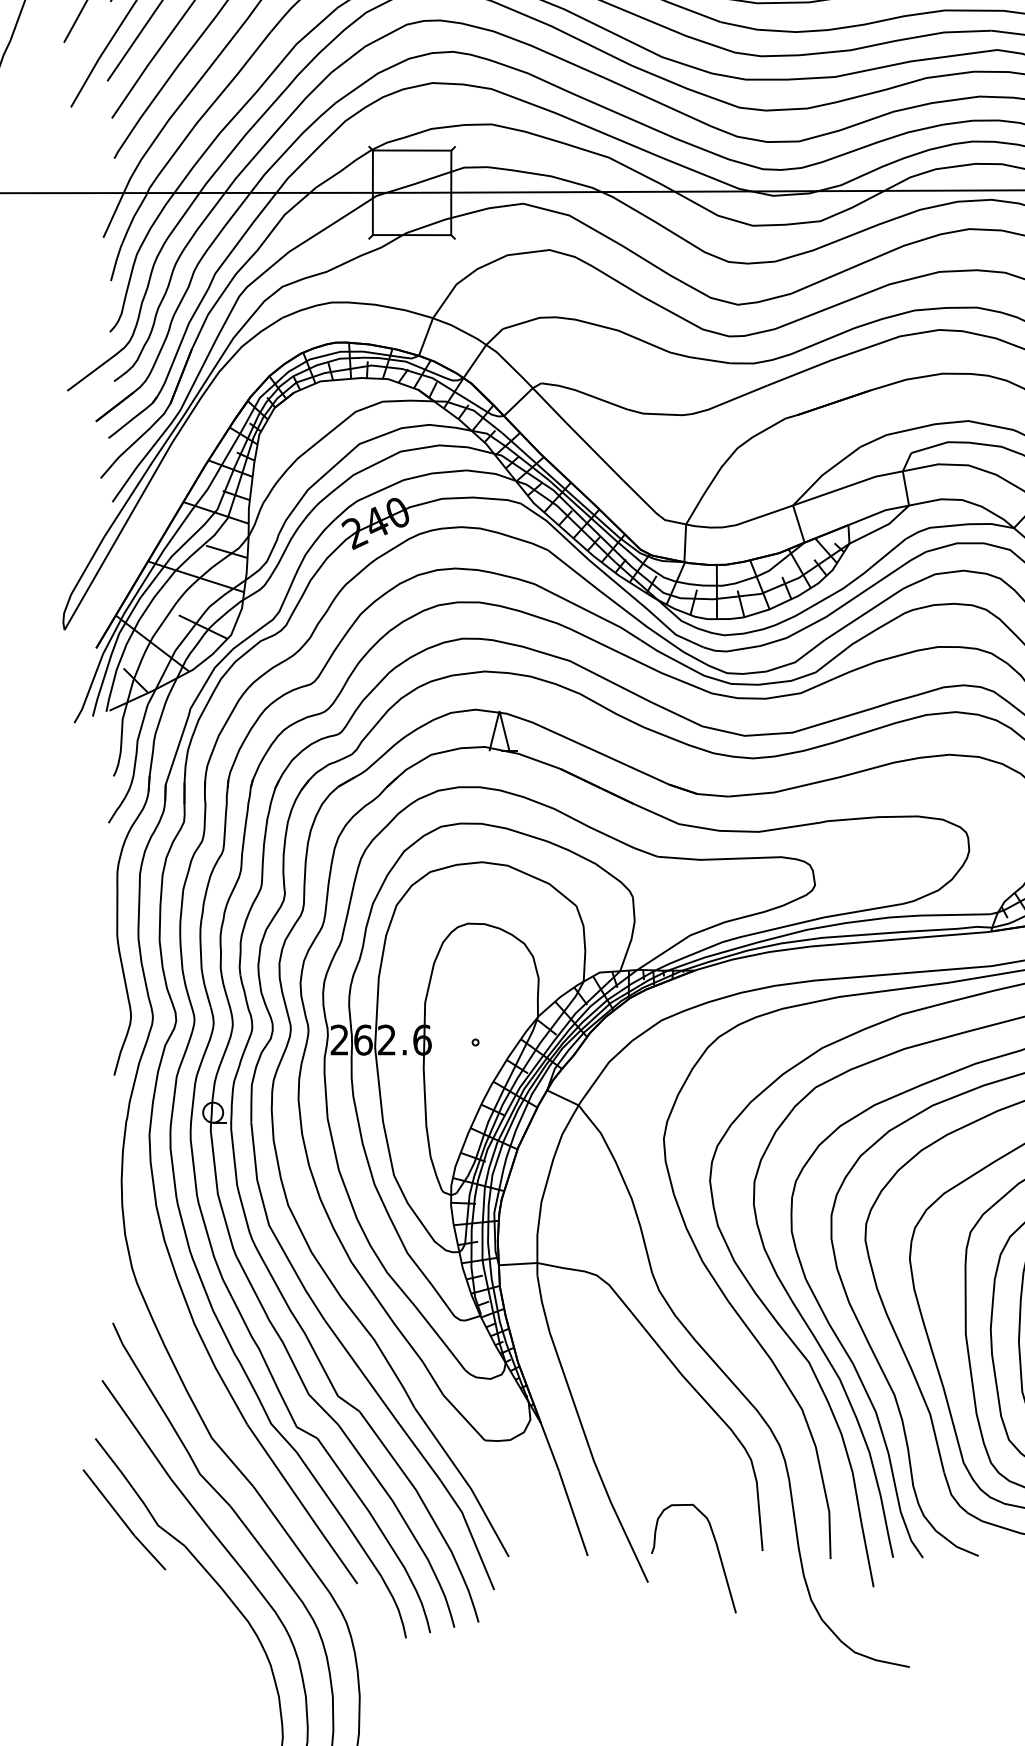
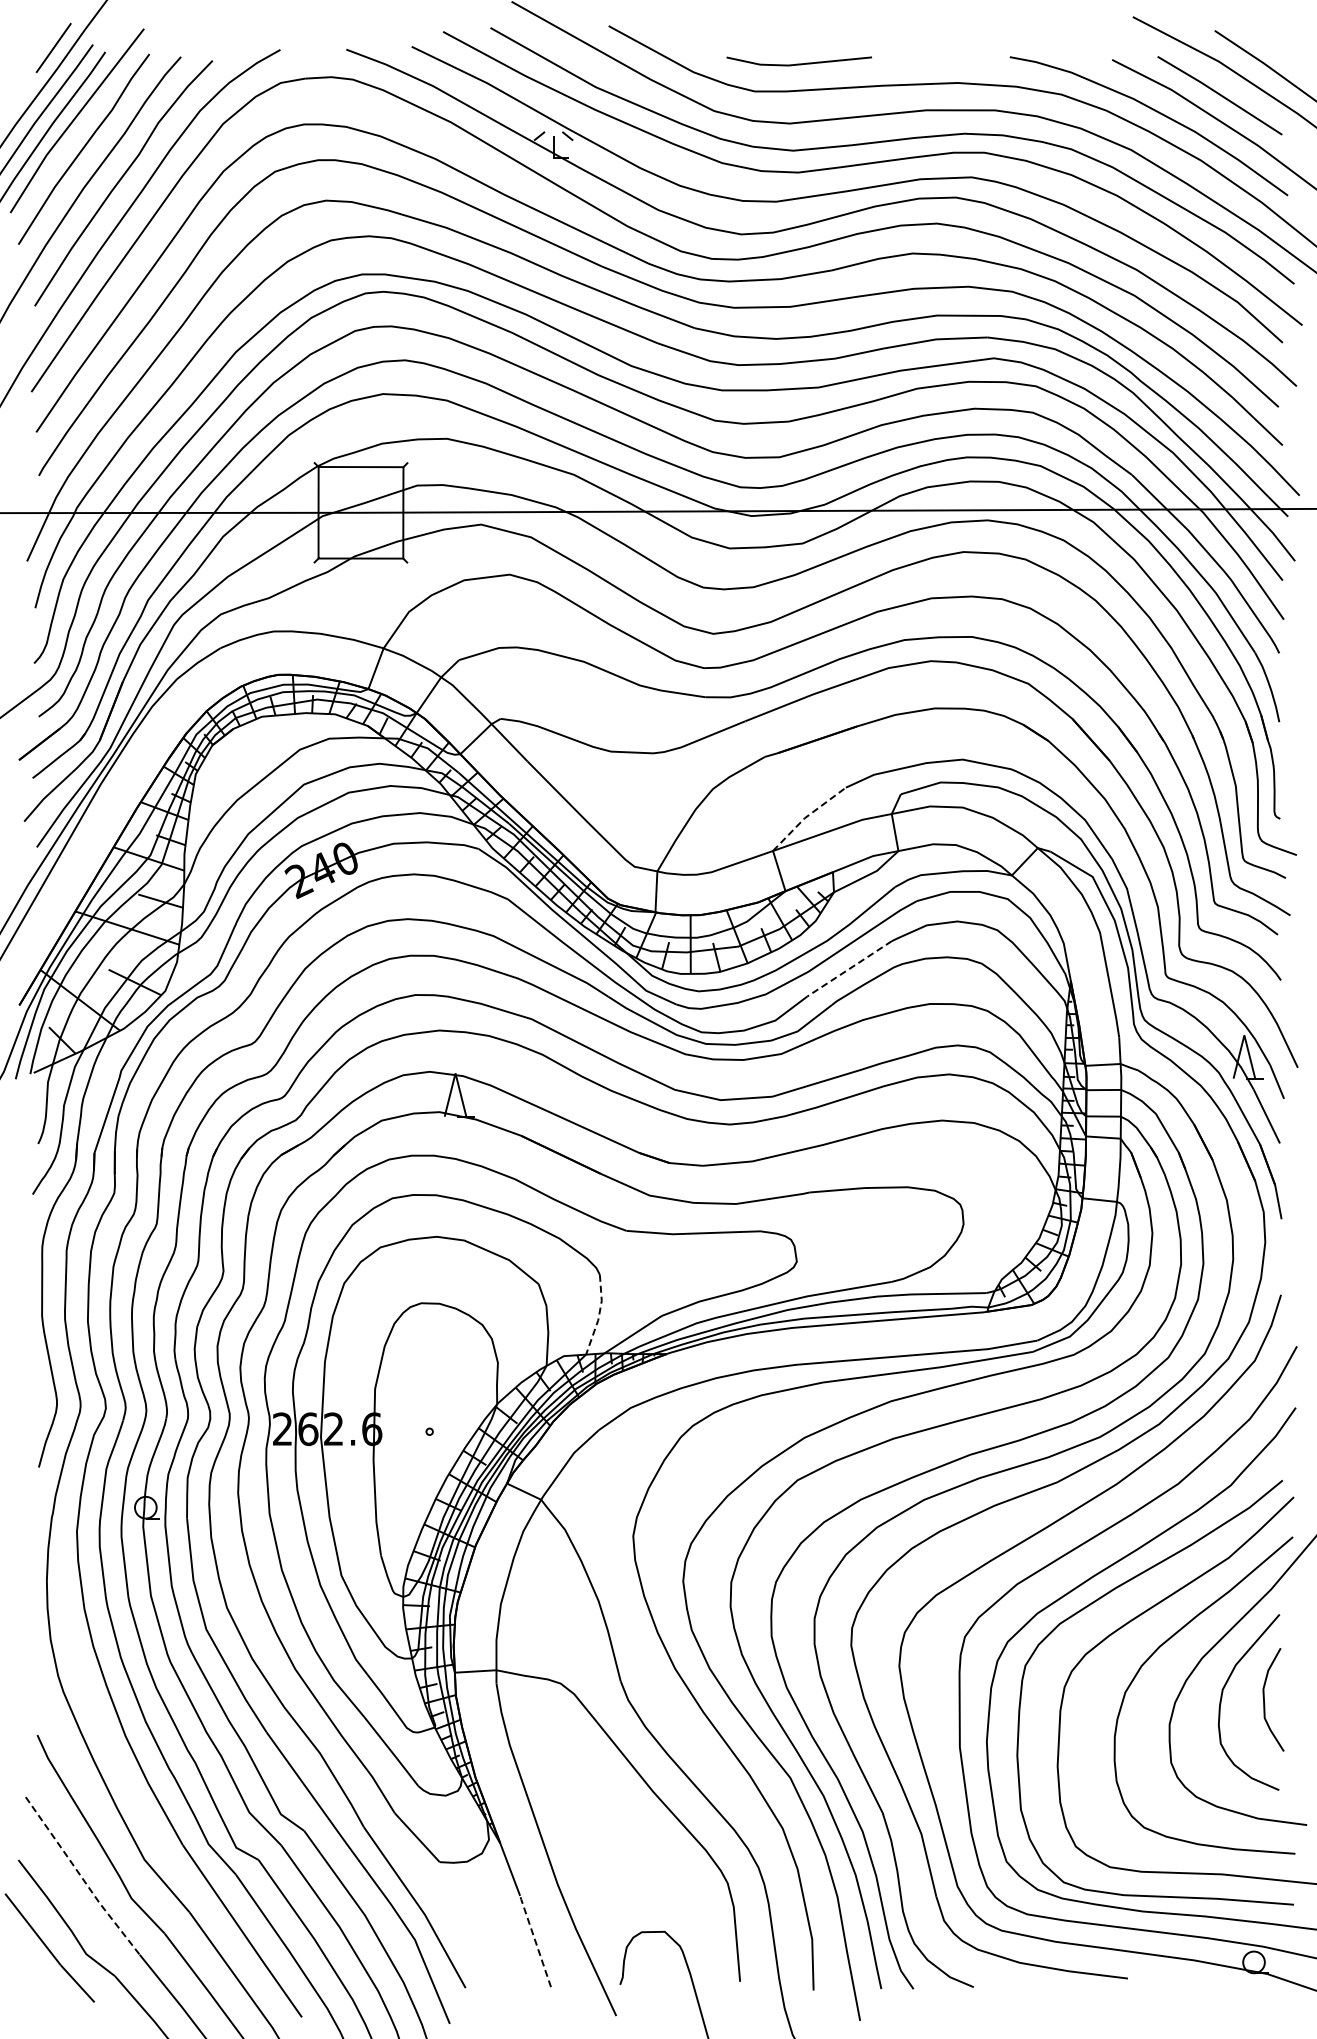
line: (824, 473) -> (807, 816), solid -> dashed
line: (863, 615) -> (849, 969), solid -> dashed
line: (632, 934) -> (599, 1315), solid -> dashed
line: (153, 1453) -> (81, 1876), solid -> dashed
line: (573, 1512) -> (535, 1940), solid -> dashed

